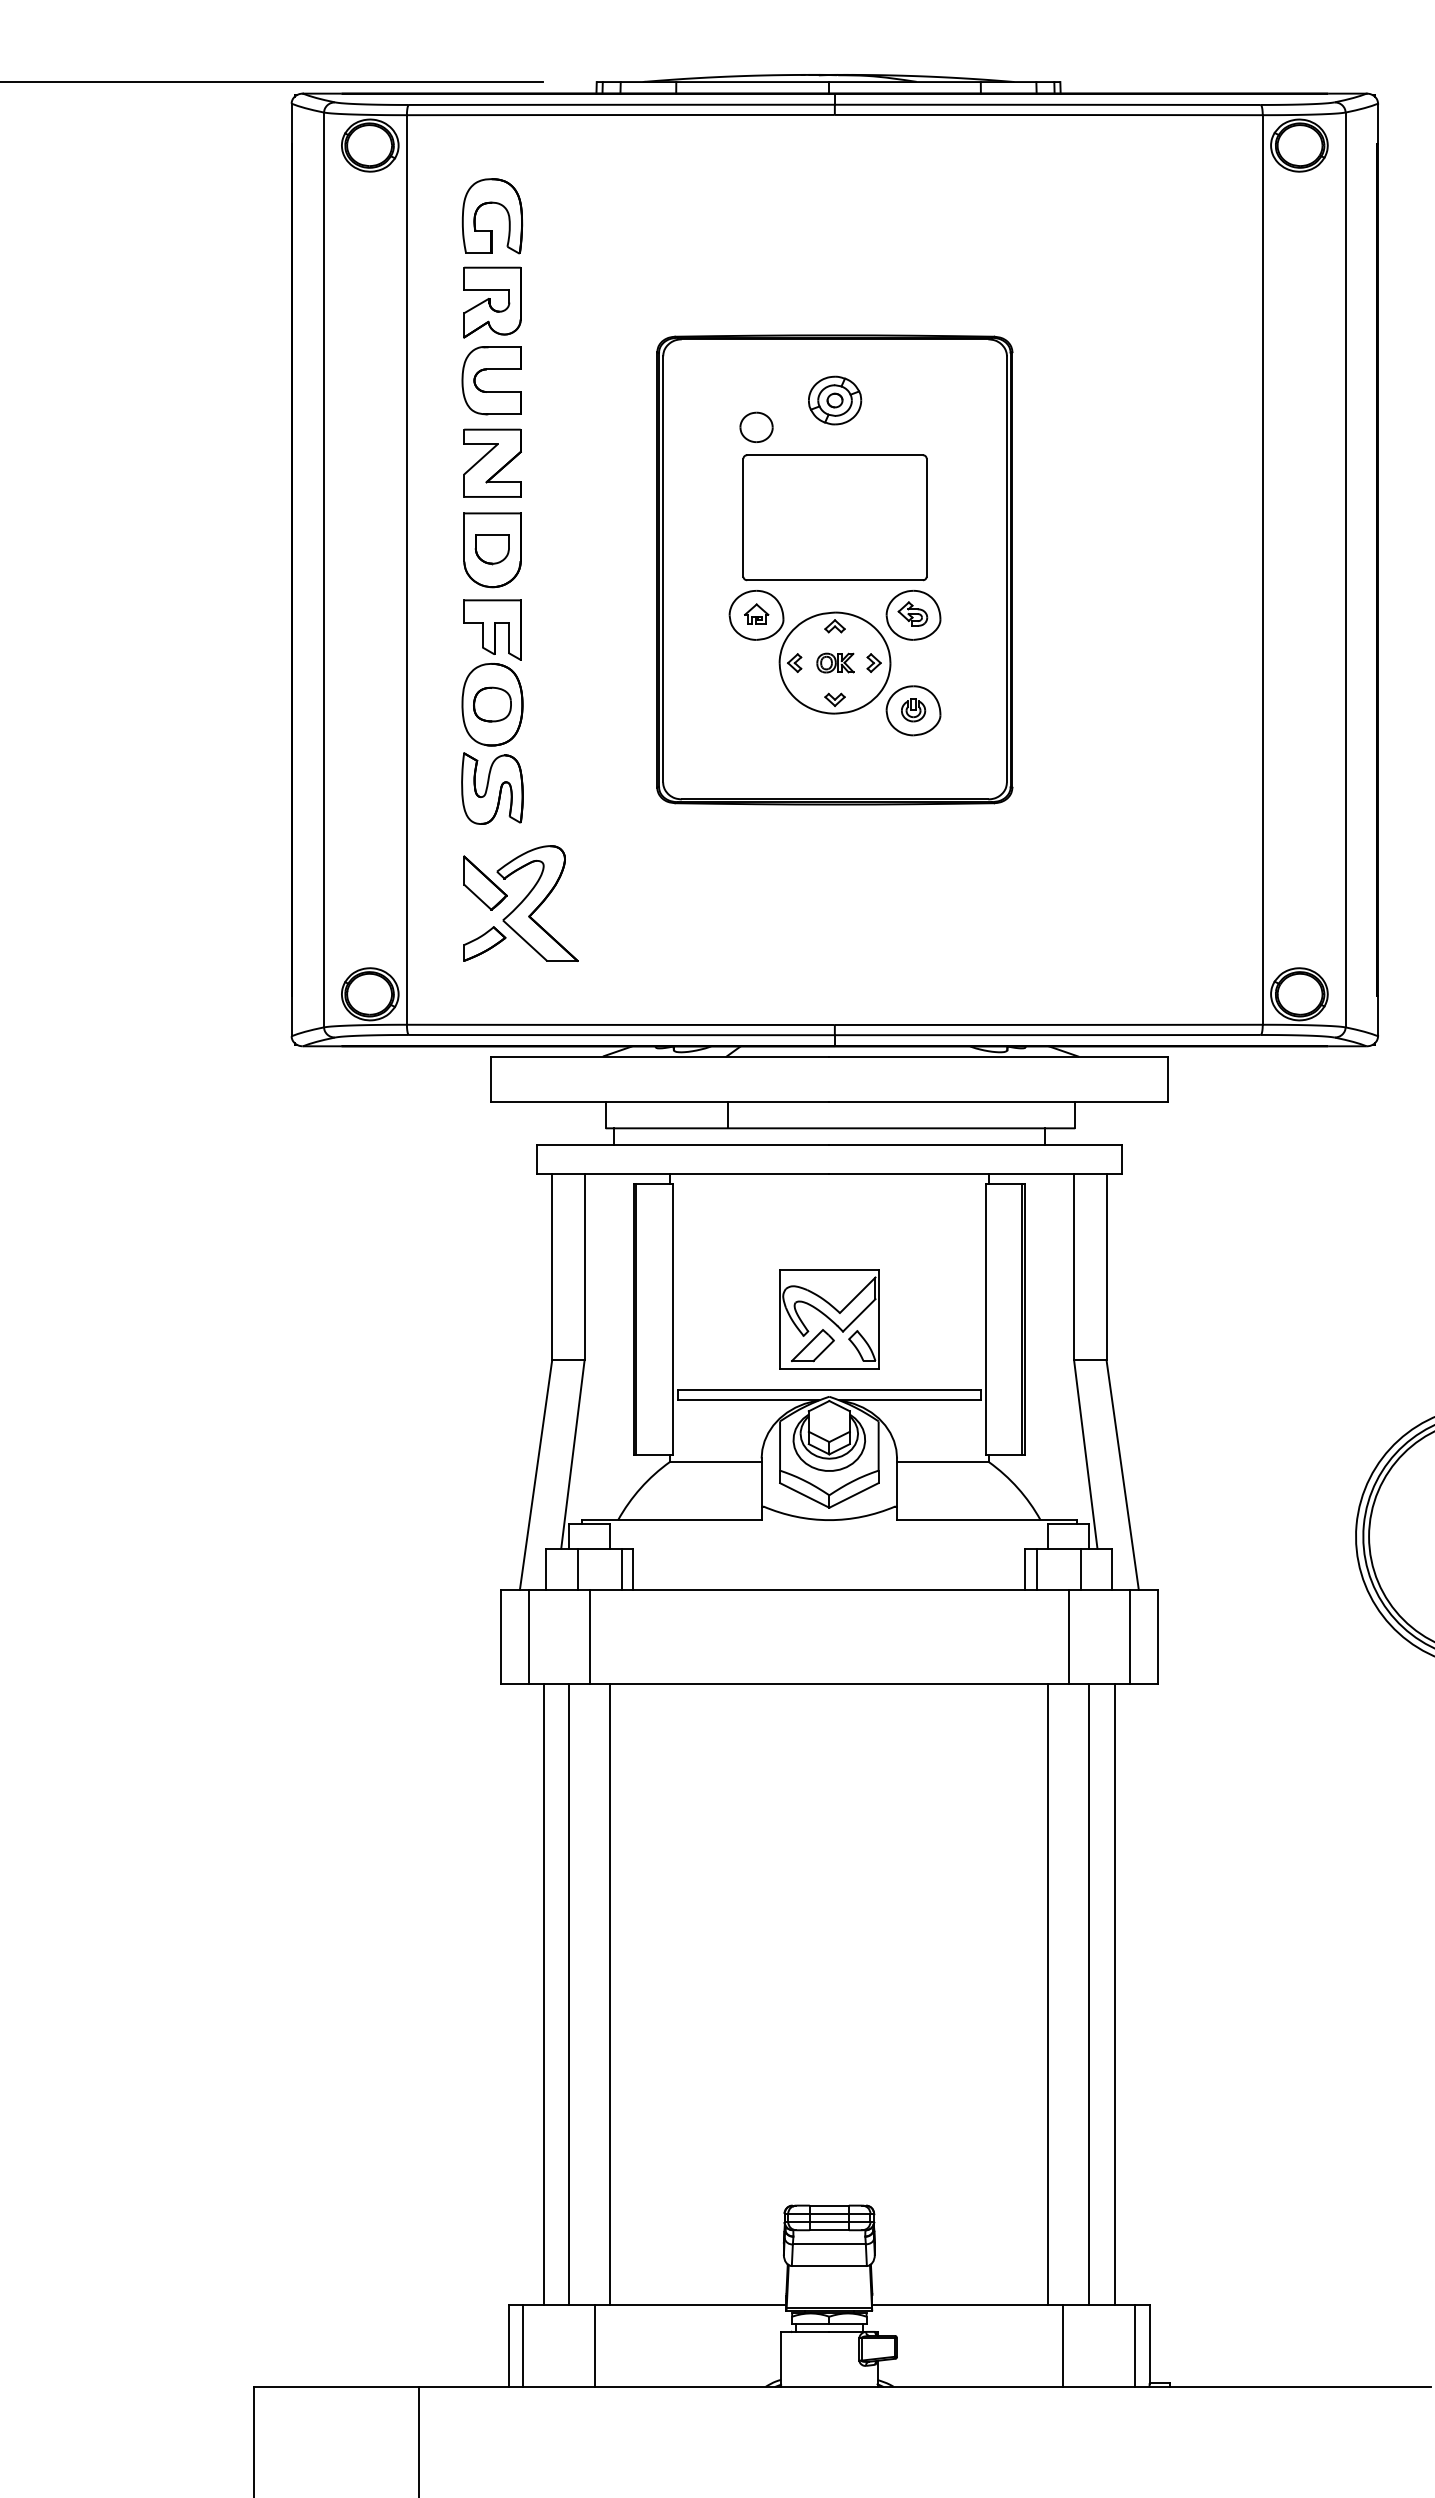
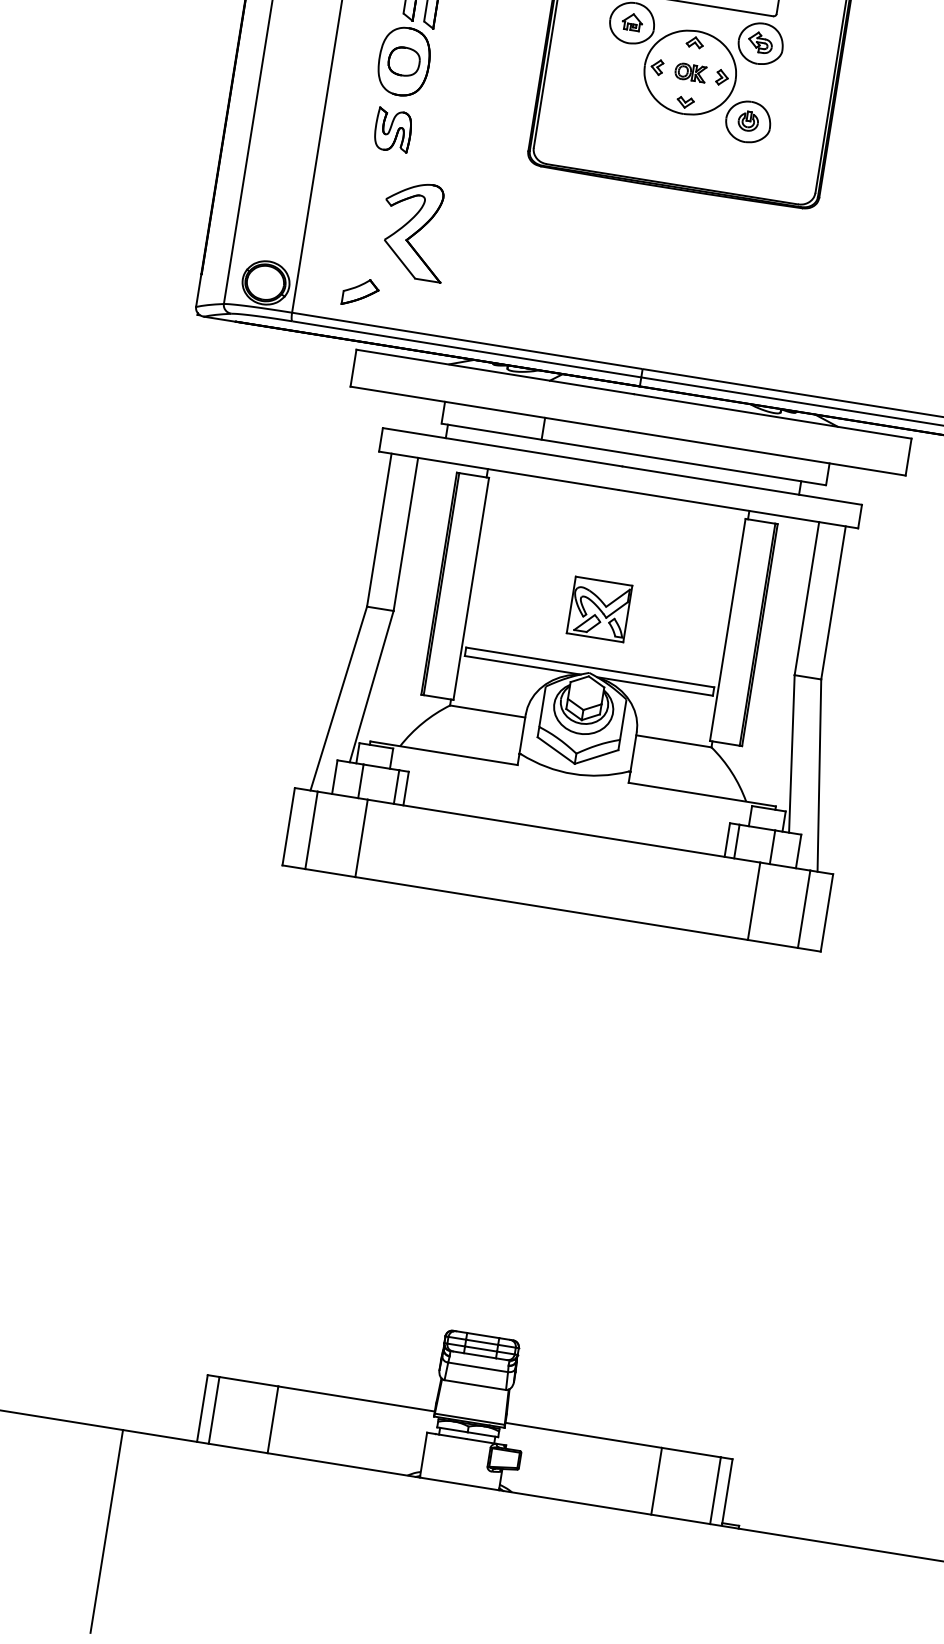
part: (492, 788) -> (393, 130), size x0.7
part: (485, 882) -> (375, 206), removed
part: (484, 943) -> (360, 292), moved
part: (829, 1319) -> (599, 609), size x0.7
line: (543, 1994) -> (276, 1125), removed
line: (569, 1994) -> (298, 1128), removed
line: (610, 1994) -> (331, 1133), removed
line: (1048, 1994) -> (690, 1191), removed
line: (1089, 1994) -> (724, 1196), removed
line: (1114, 1994) -> (744, 1200), removed

